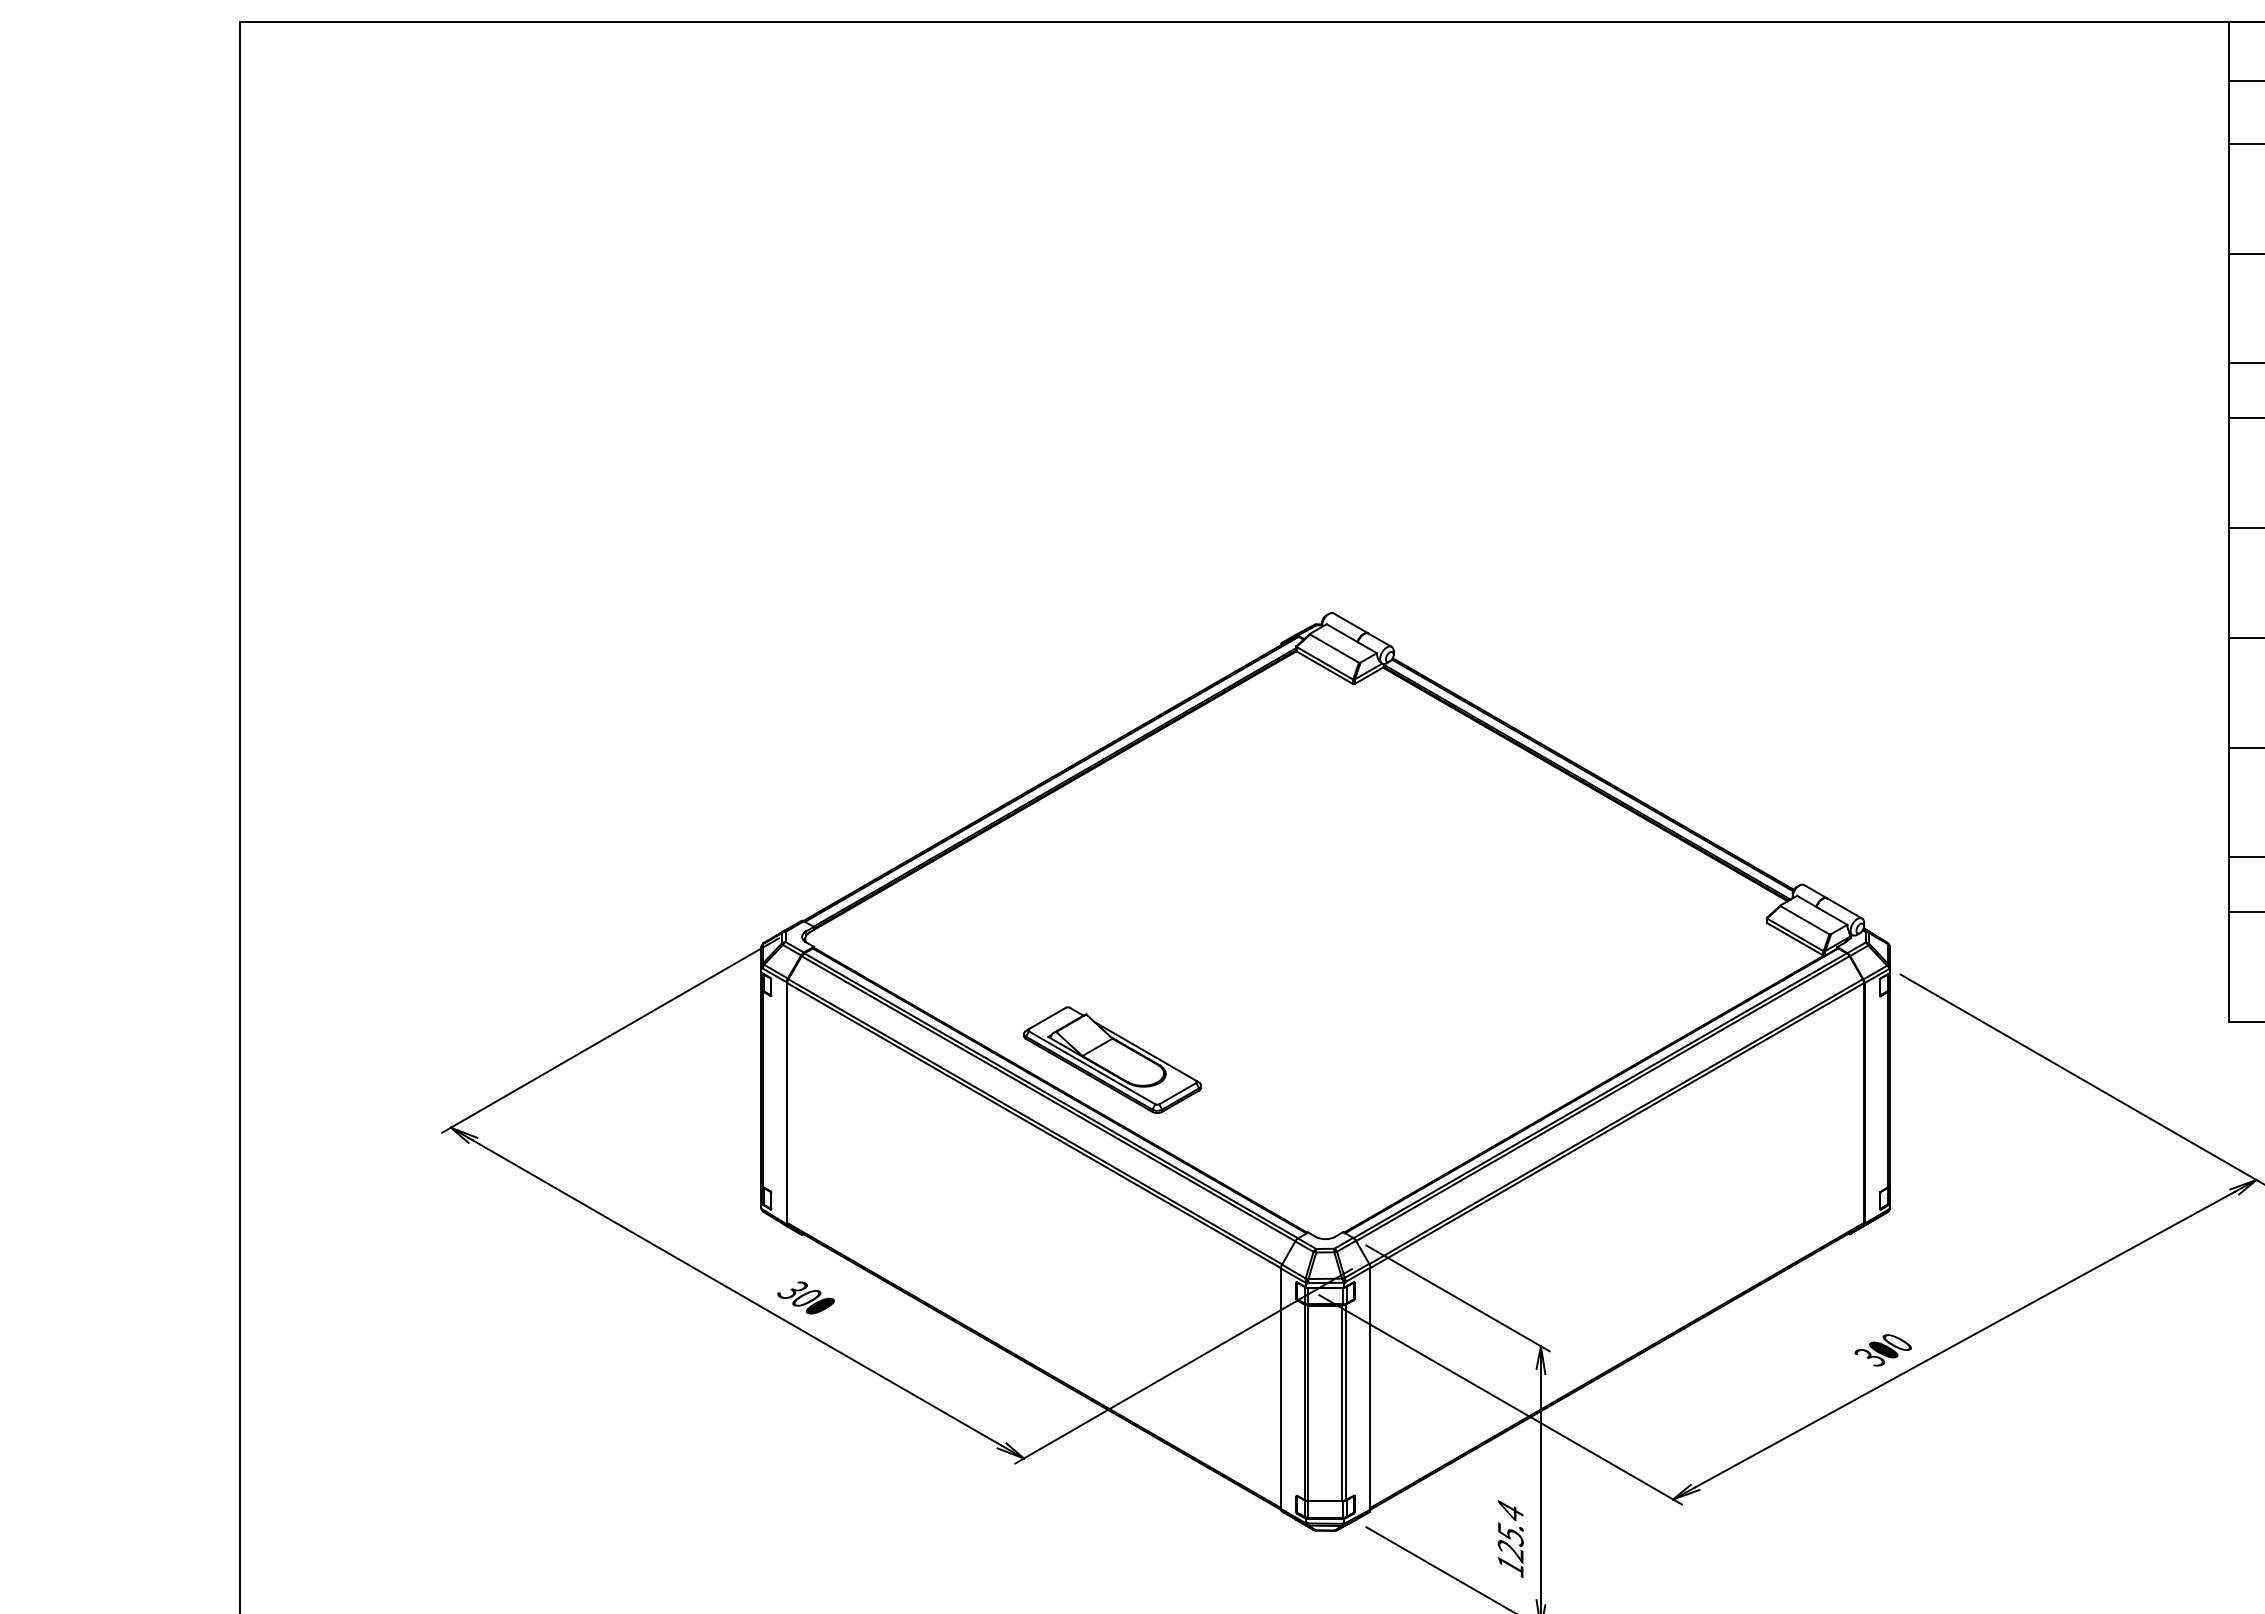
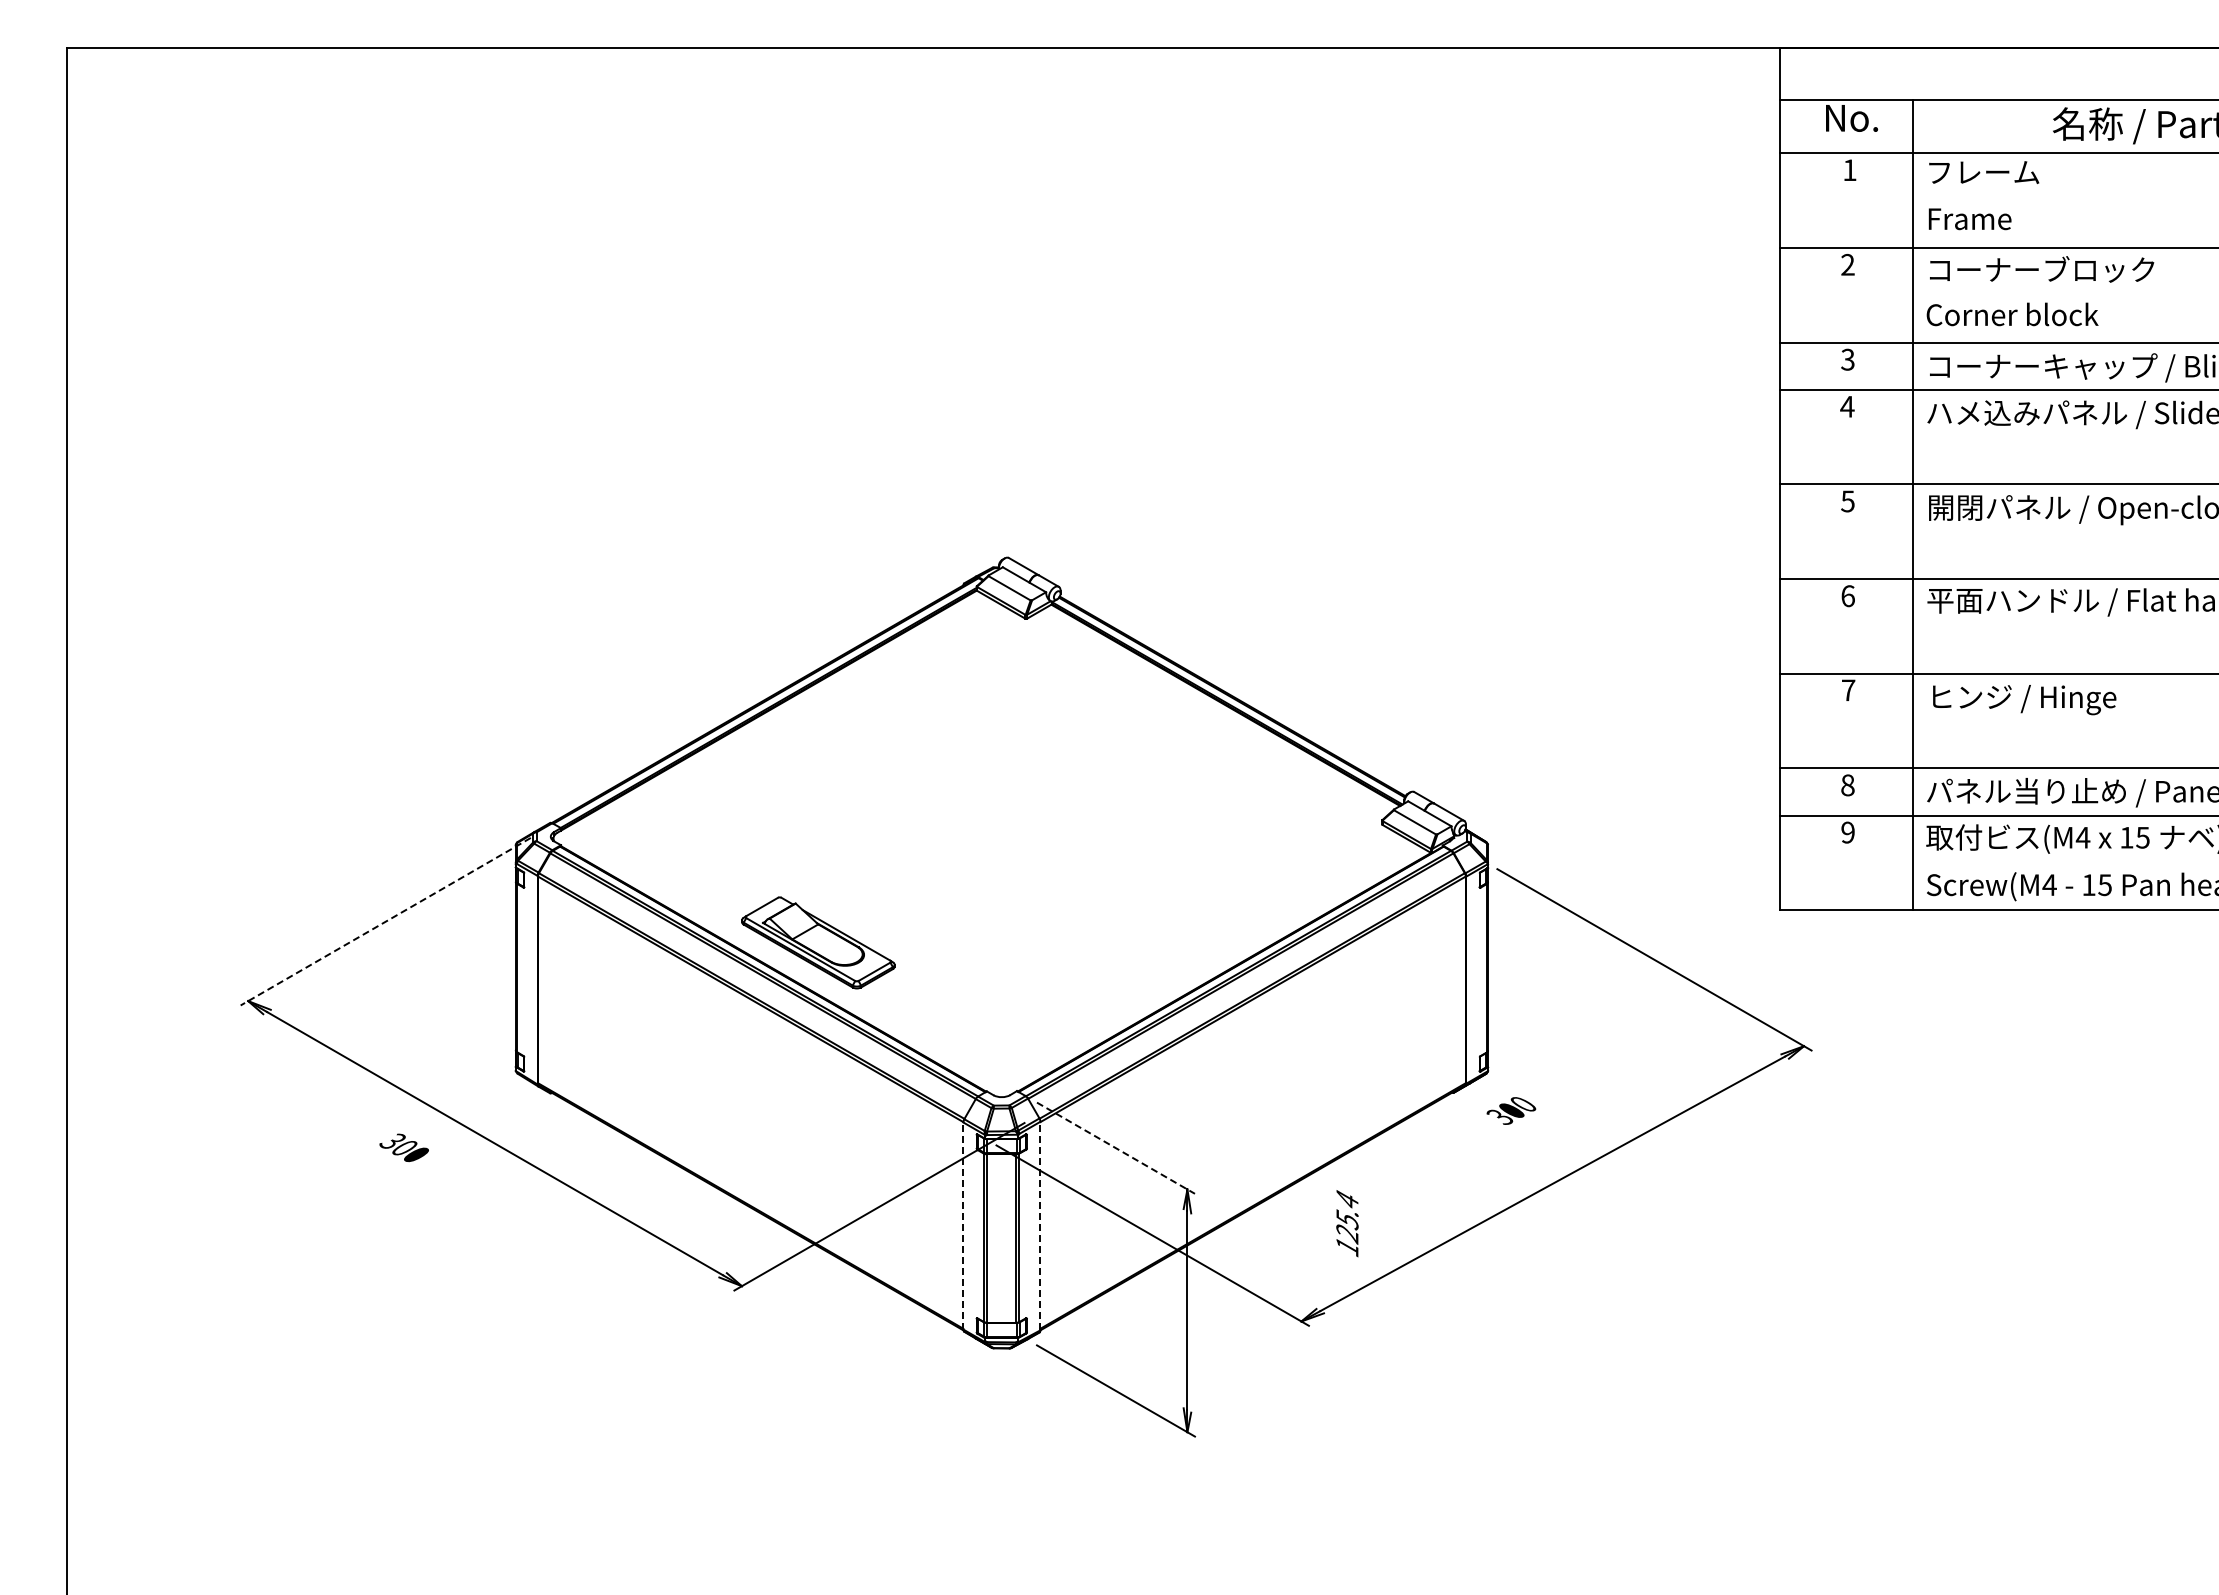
line: (610, 1035) -> (385, 921), solid -> dashed
text: (805, 1297) -> (403, 1147), moved
line: (1458, 1298) -> (1116, 1148), solid -> dashed
text: (1883, 1349) -> (1511, 1110), moved
line: (1370, 1388) -> (1040, 1225), solid -> dashed
line: (1281, 1389) -> (963, 1226), solid -> dashed
text: (1510, 1538) -> (1347, 1223), moved

